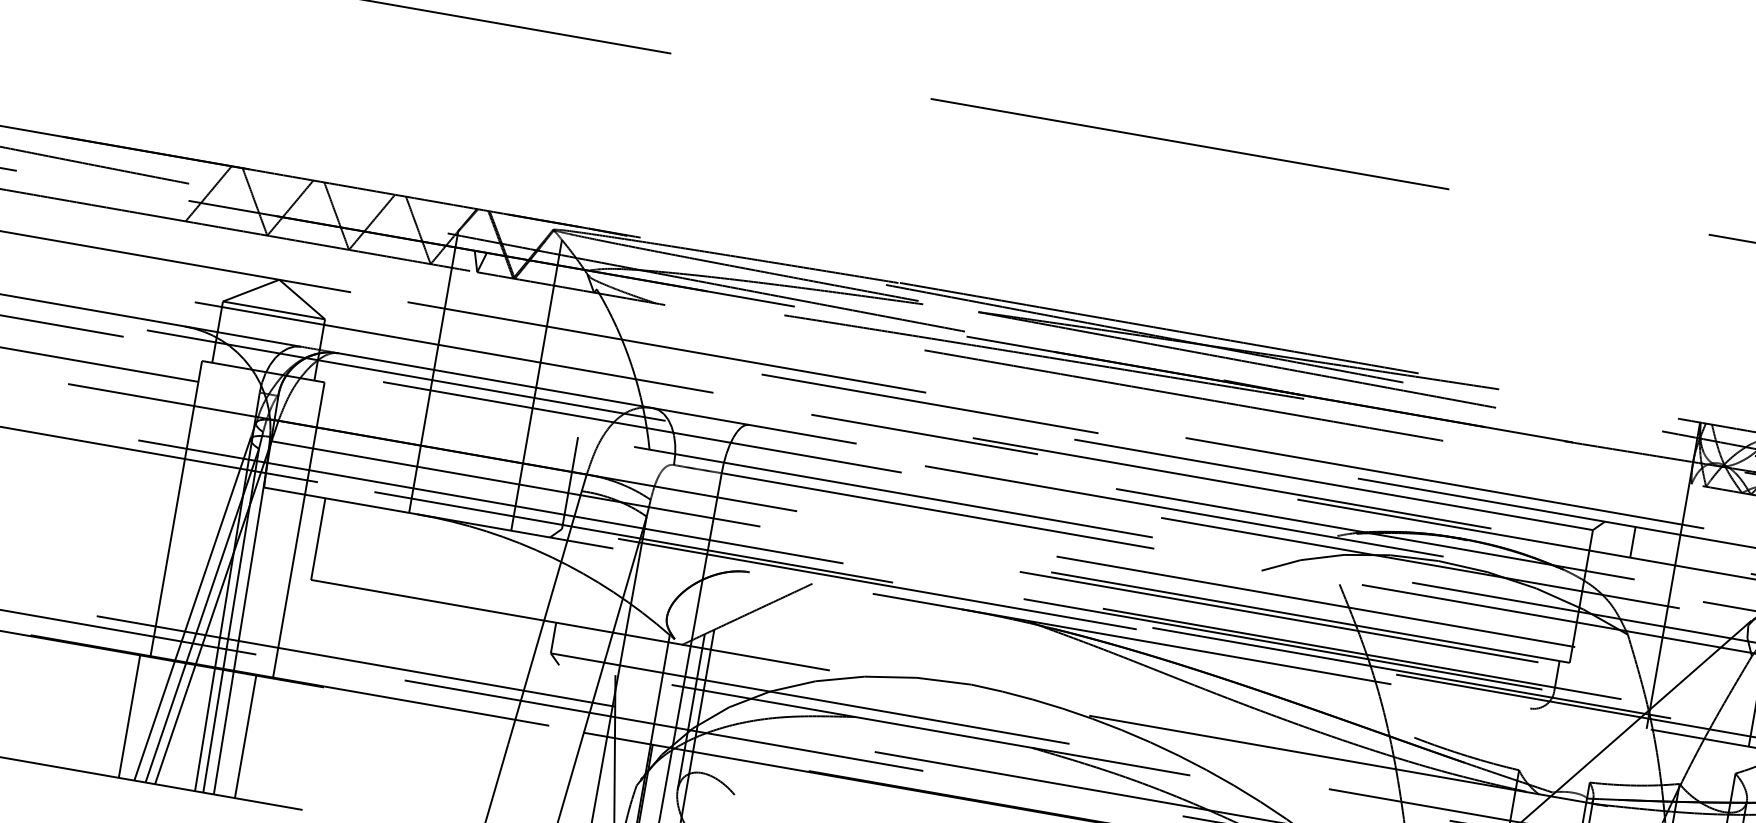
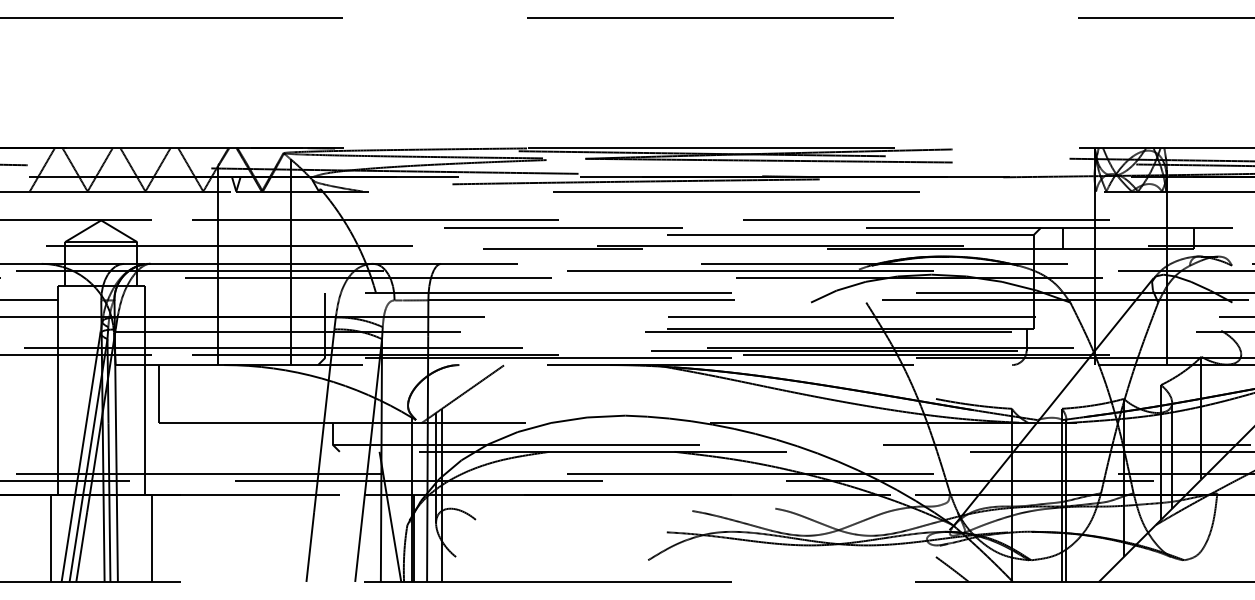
line: (245, 736) -> (151, 538), moved

